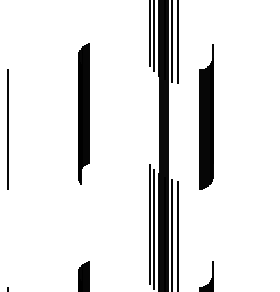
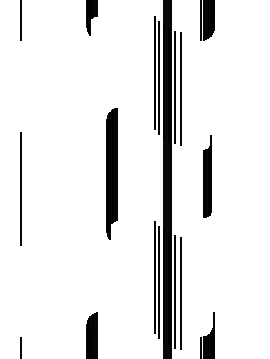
part: (82, 113) -> (111, 173), moved
part: (206, 116) -> (207, 176), size x0.6

